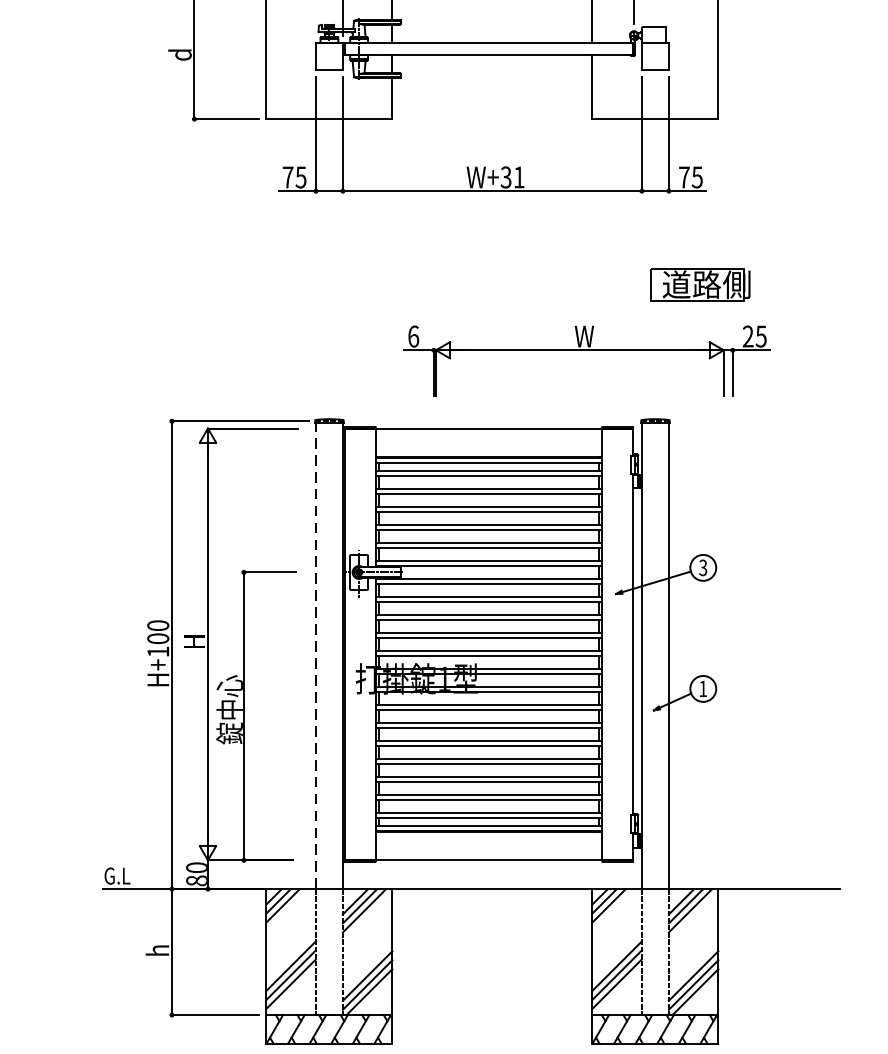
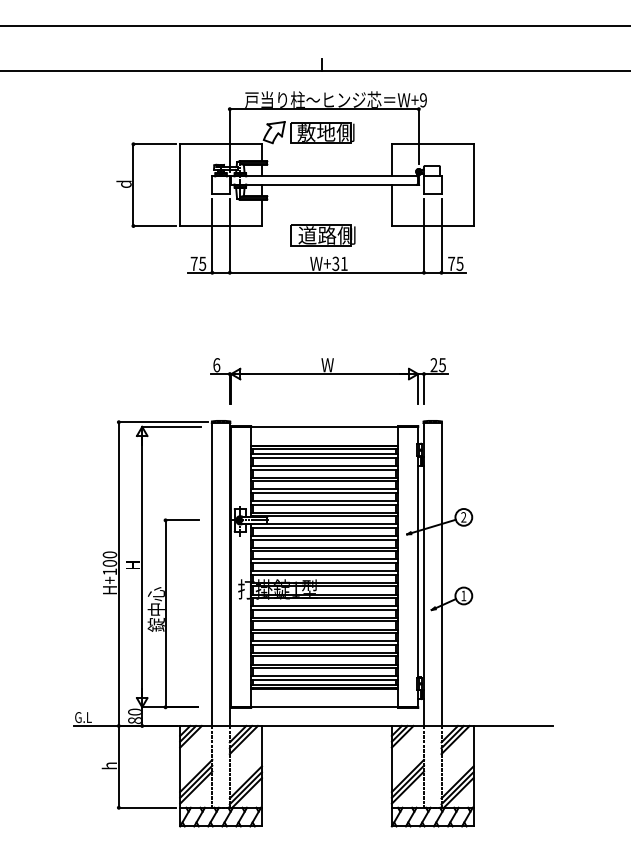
part: (699, 284) -> (322, 235), moved
part: (587, 350) -> (329, 374), moved
text: (702, 568) -> (463, 517), 3 -> 2
line: (316, 655) -> (212, 574), dashed -> solid

